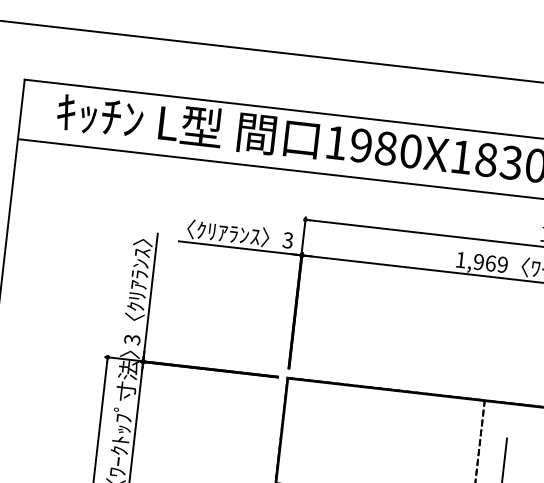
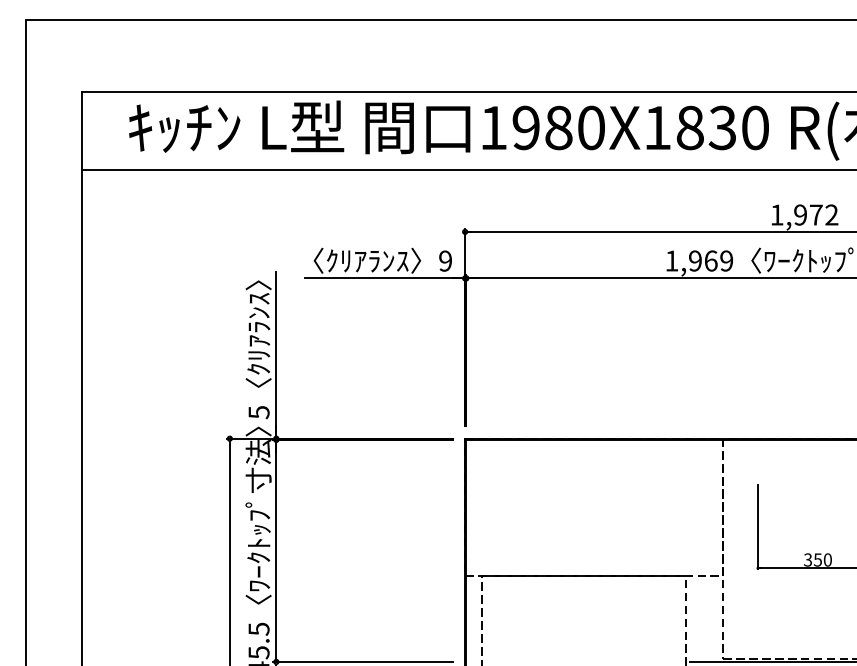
text: (288, 239) -> (445, 260), 3 -> 9
text: (131, 339) -> (258, 412), 3 -> 5

